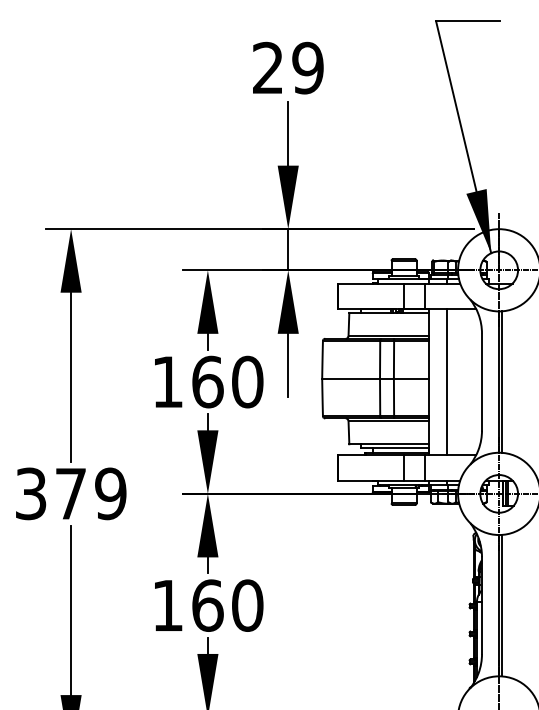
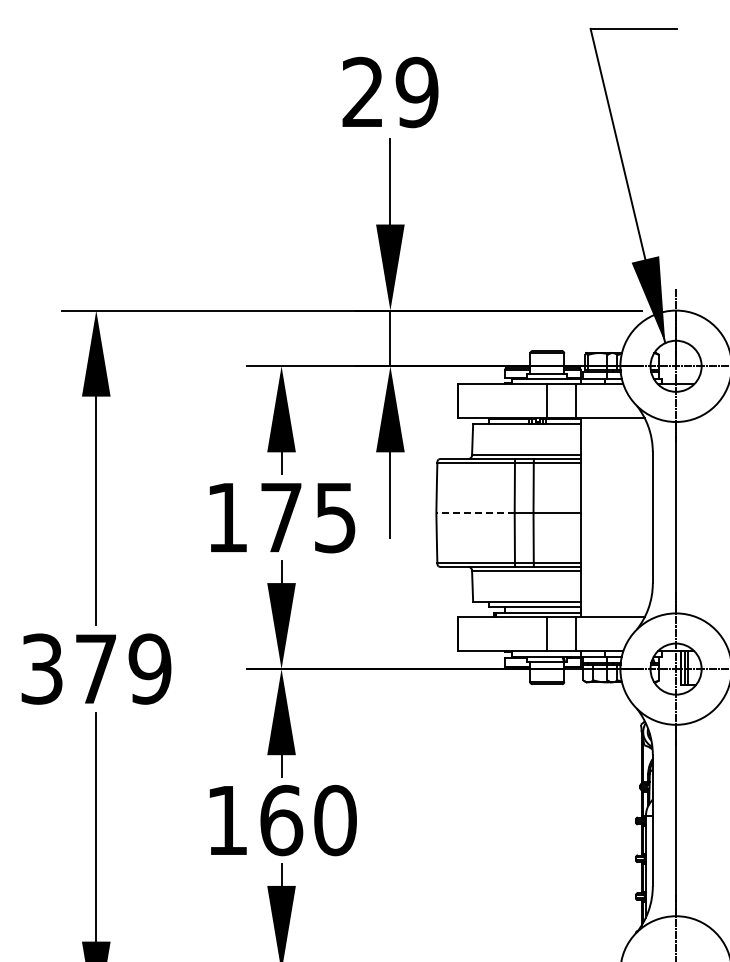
line: (351, 378) -> (475, 512), solid -> dashed
text: (227, 381) -> (308, 517), 160 -> 175
line: (446, 381) -> (604, 517), removed
line: (501, 381) -> (679, 517), removed
line: (501, 605) -> (679, 820), removed

